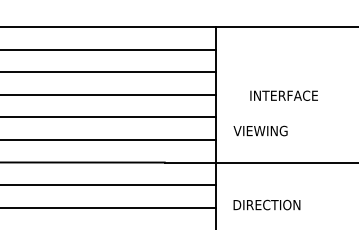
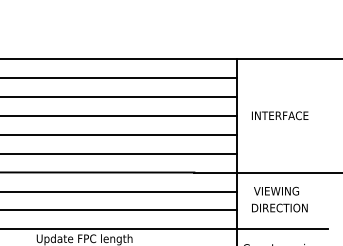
text: (284, 95) -> (280, 115), moved
text: (260, 130) -> (276, 190), moved

